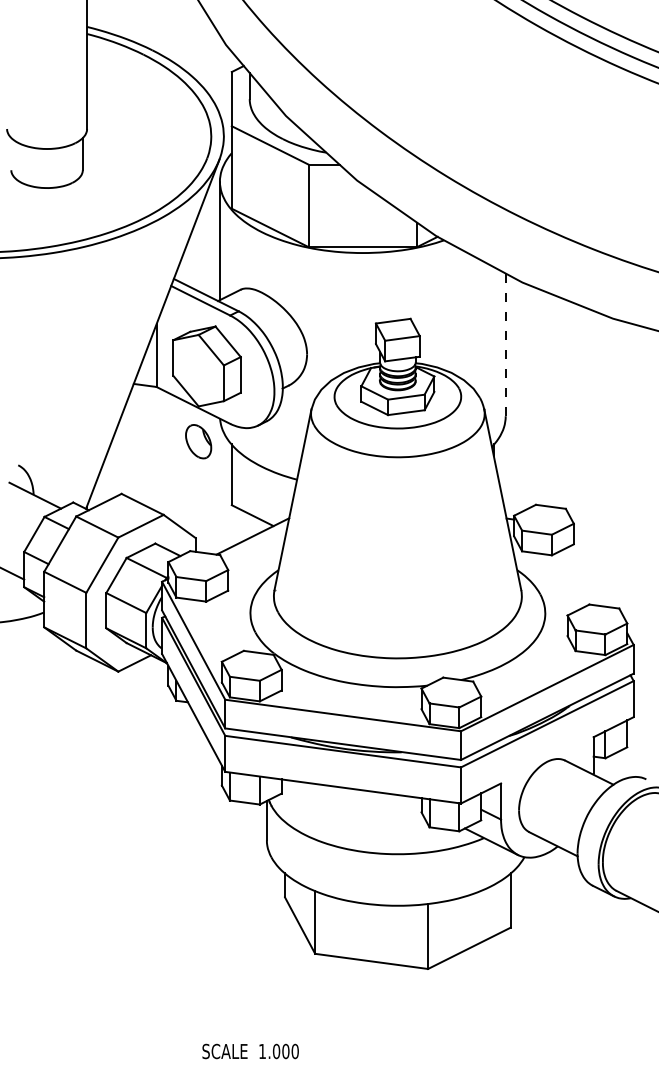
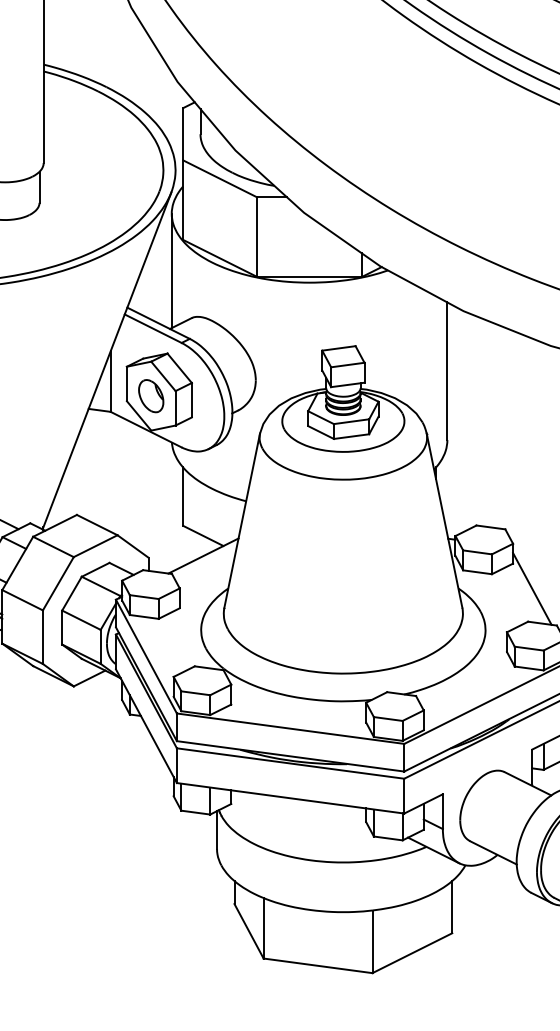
line: (505, 345) -> (447, 371), dashed -> solid
part: (198, 441) -> (151, 395), moved
line: (593, 570) -> (532, 588), added

